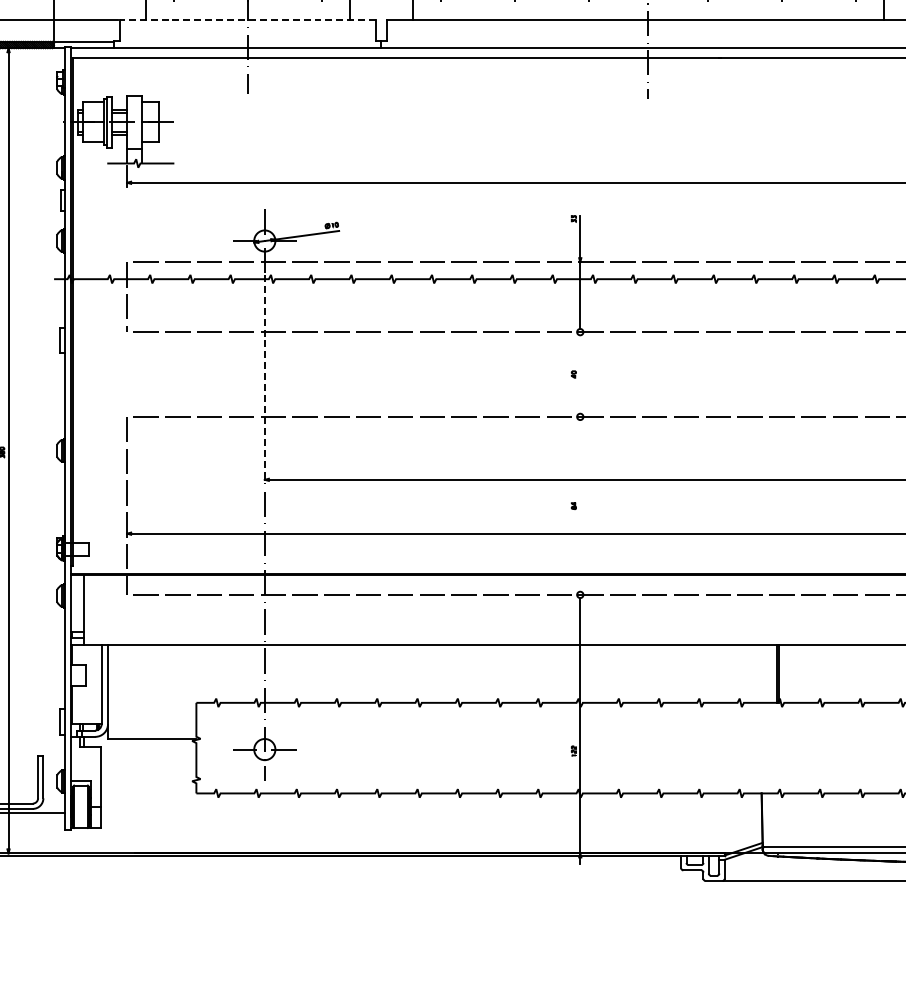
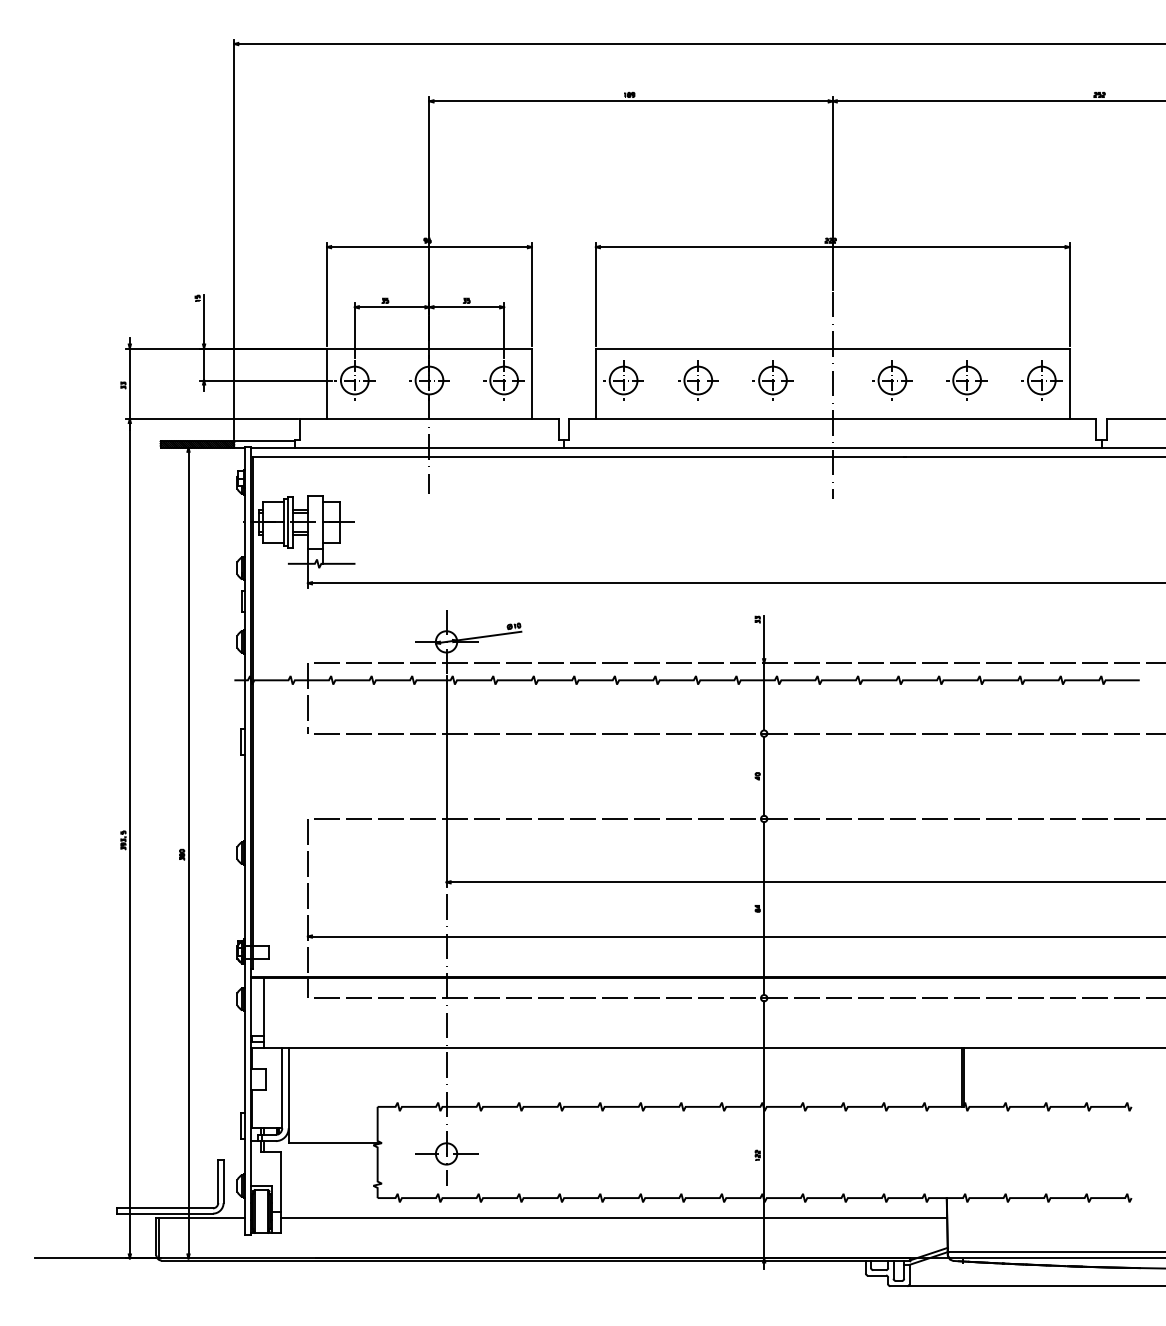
line: (246, 19) -> (428, 418), dashed -> solid
line: (580, 373) -> (764, 775), added
line: (264, 379) -> (446, 781), dashed -> solid
line: (580, 505) -> (764, 908), added
line: (431, 812) -> (614, 1217), added

